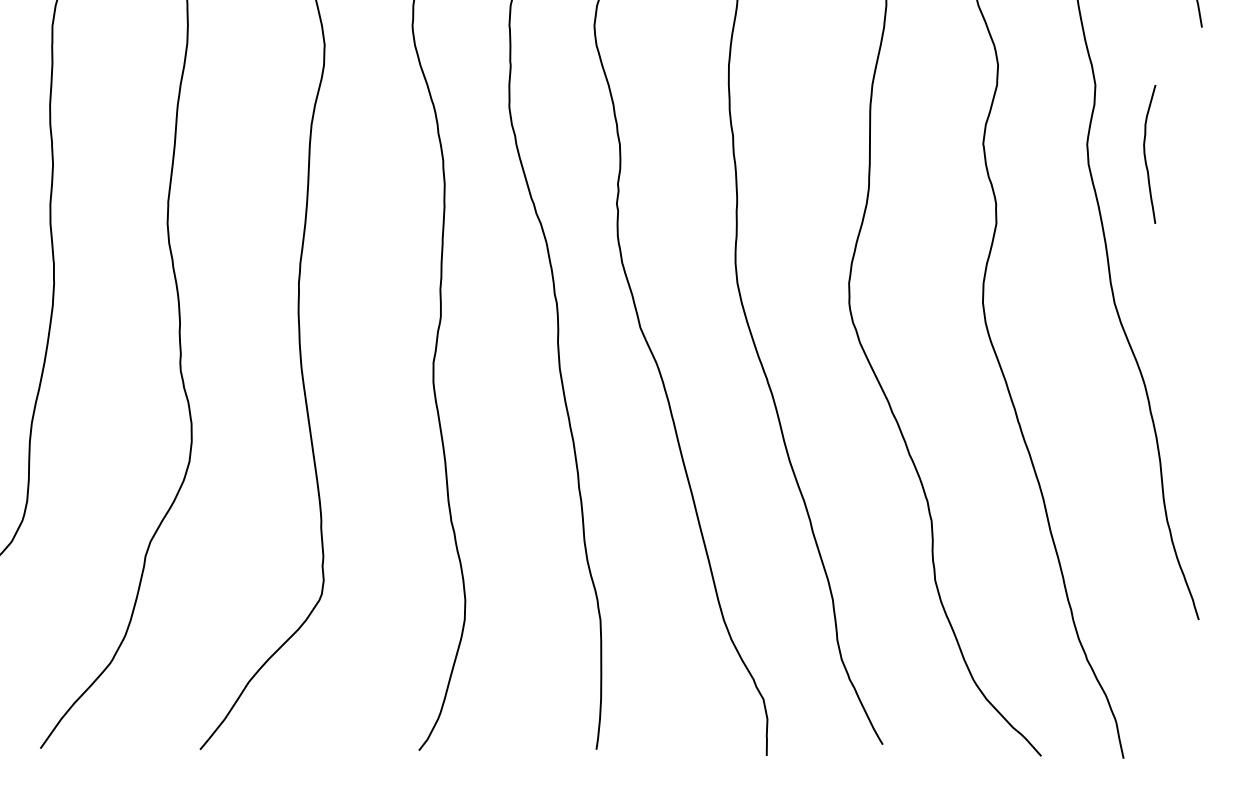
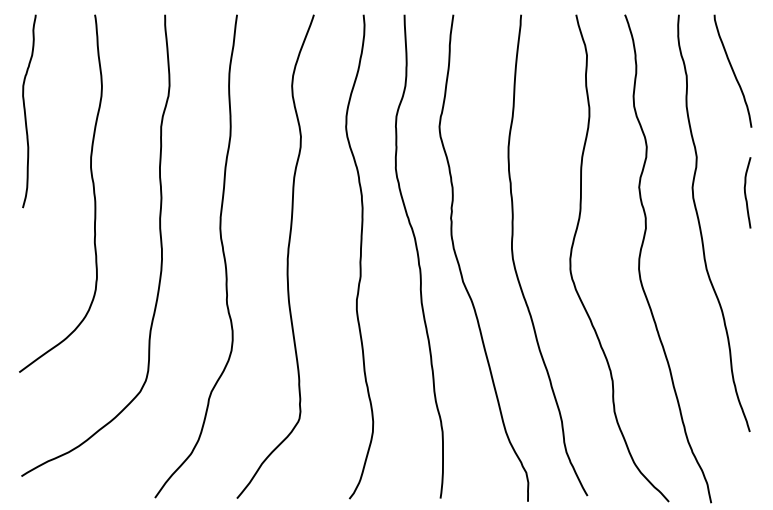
curve: (1145, 153) -> (745, 192), moved

